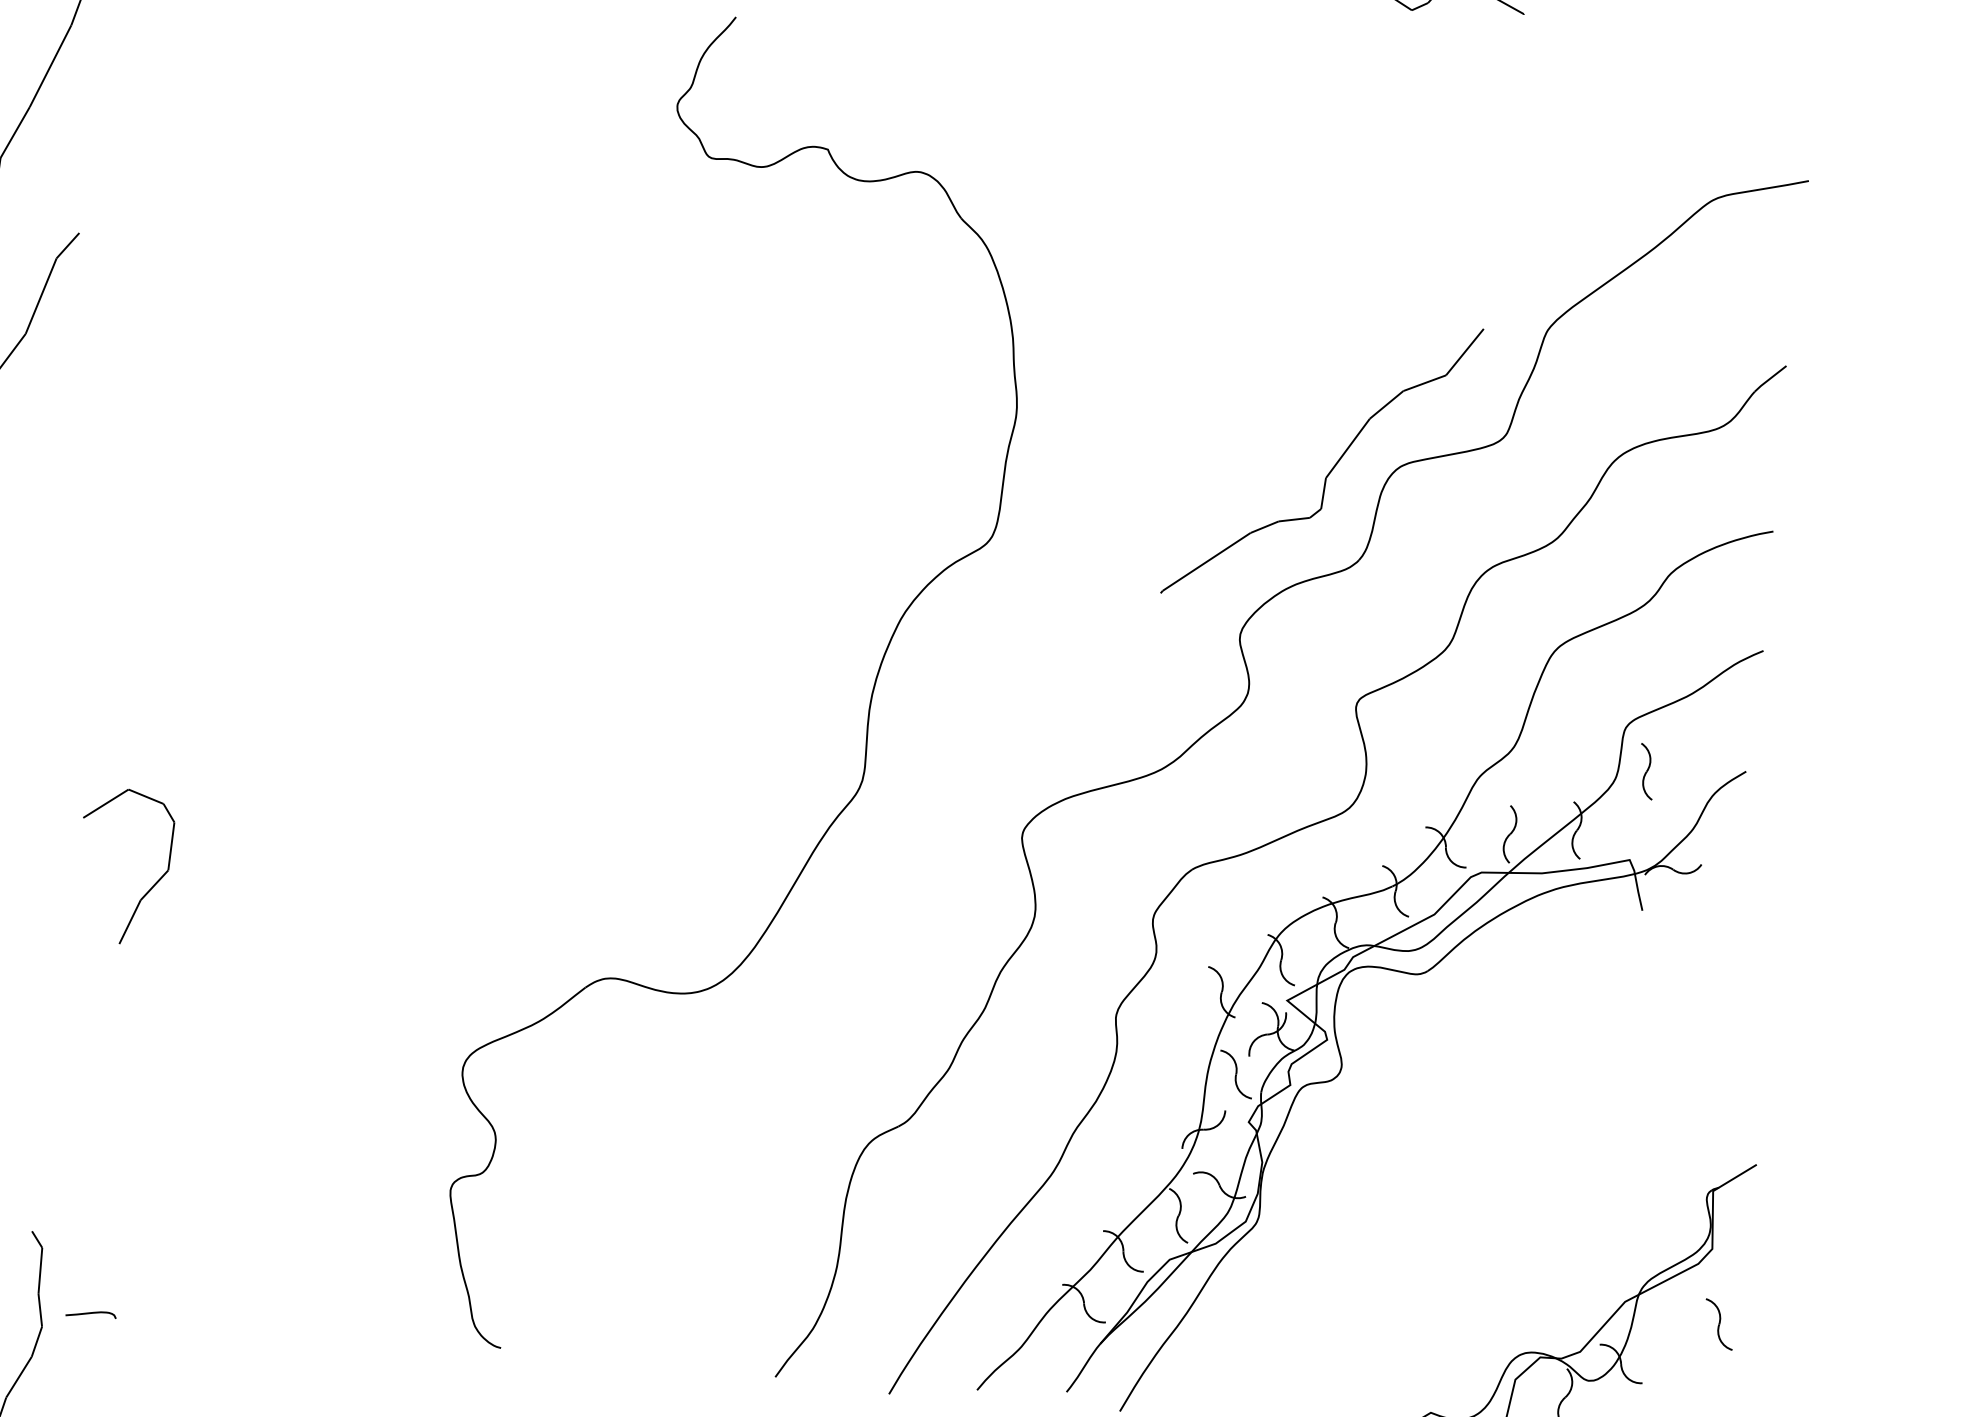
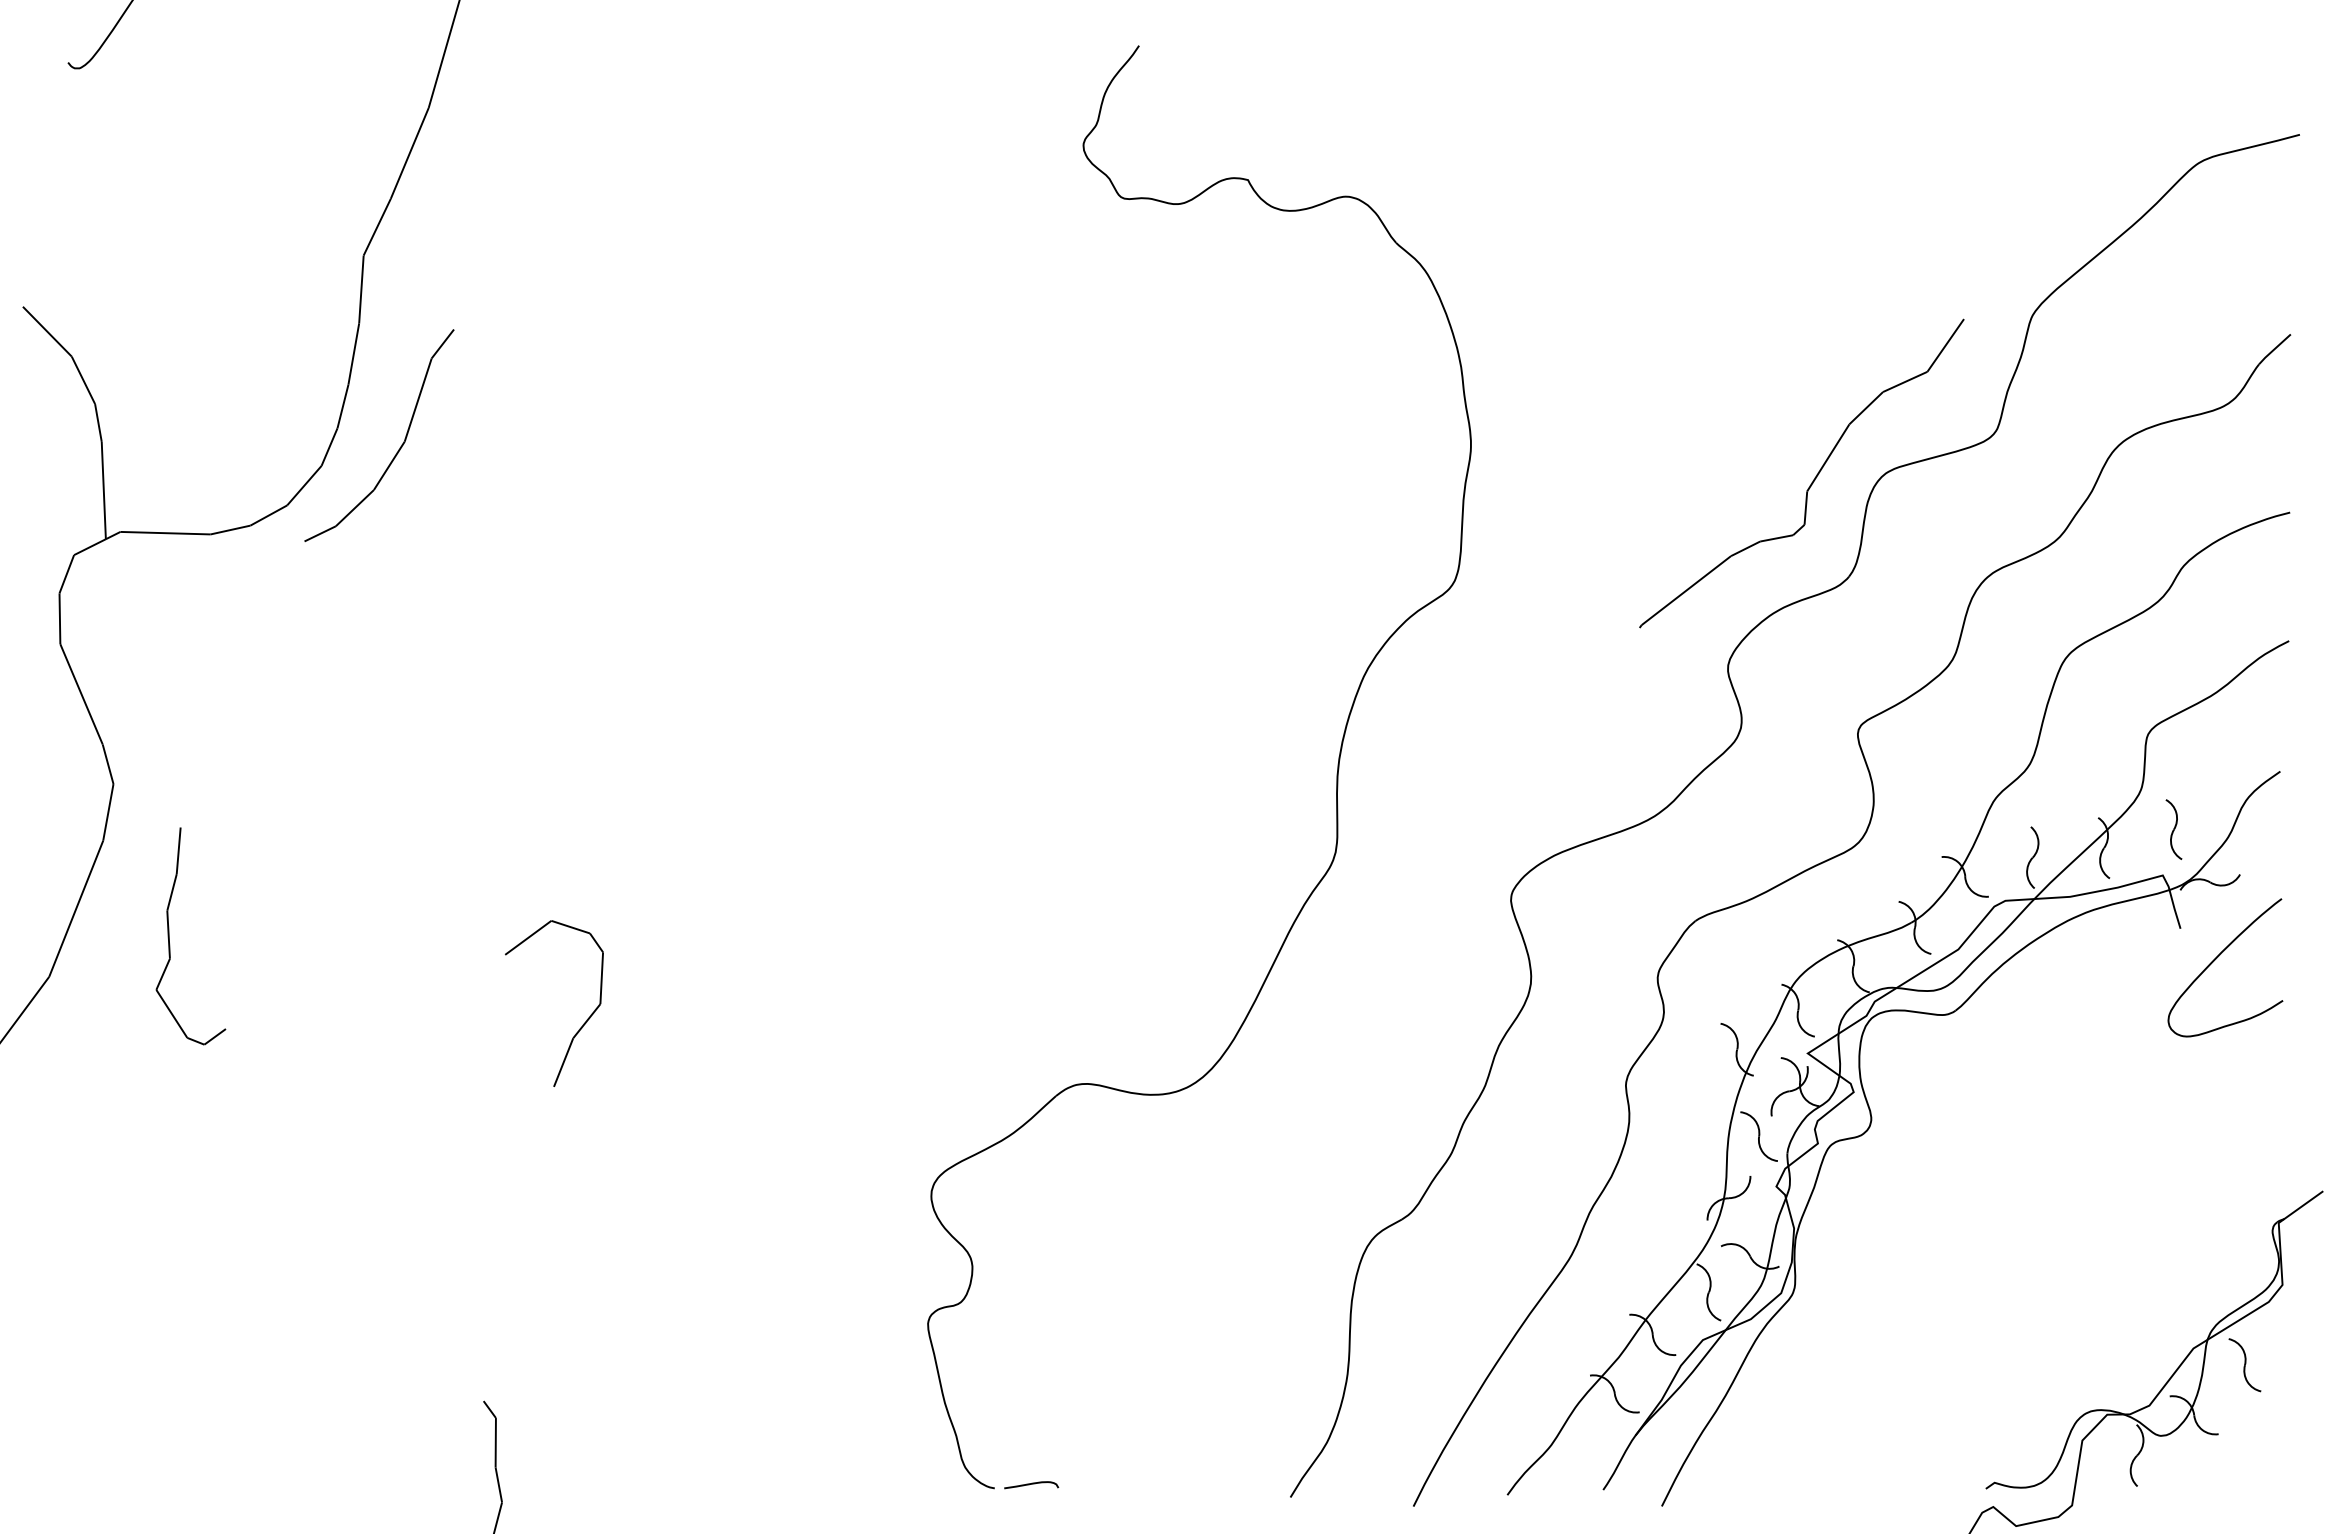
part: (1646, 771) -> (2173, 829), moved
curve: (1674, 940) -> (2217, 958), added
curve: (91, 1313) -> (1031, 1484), moved
part: (1718, 1324) -> (2244, 1365), moved

